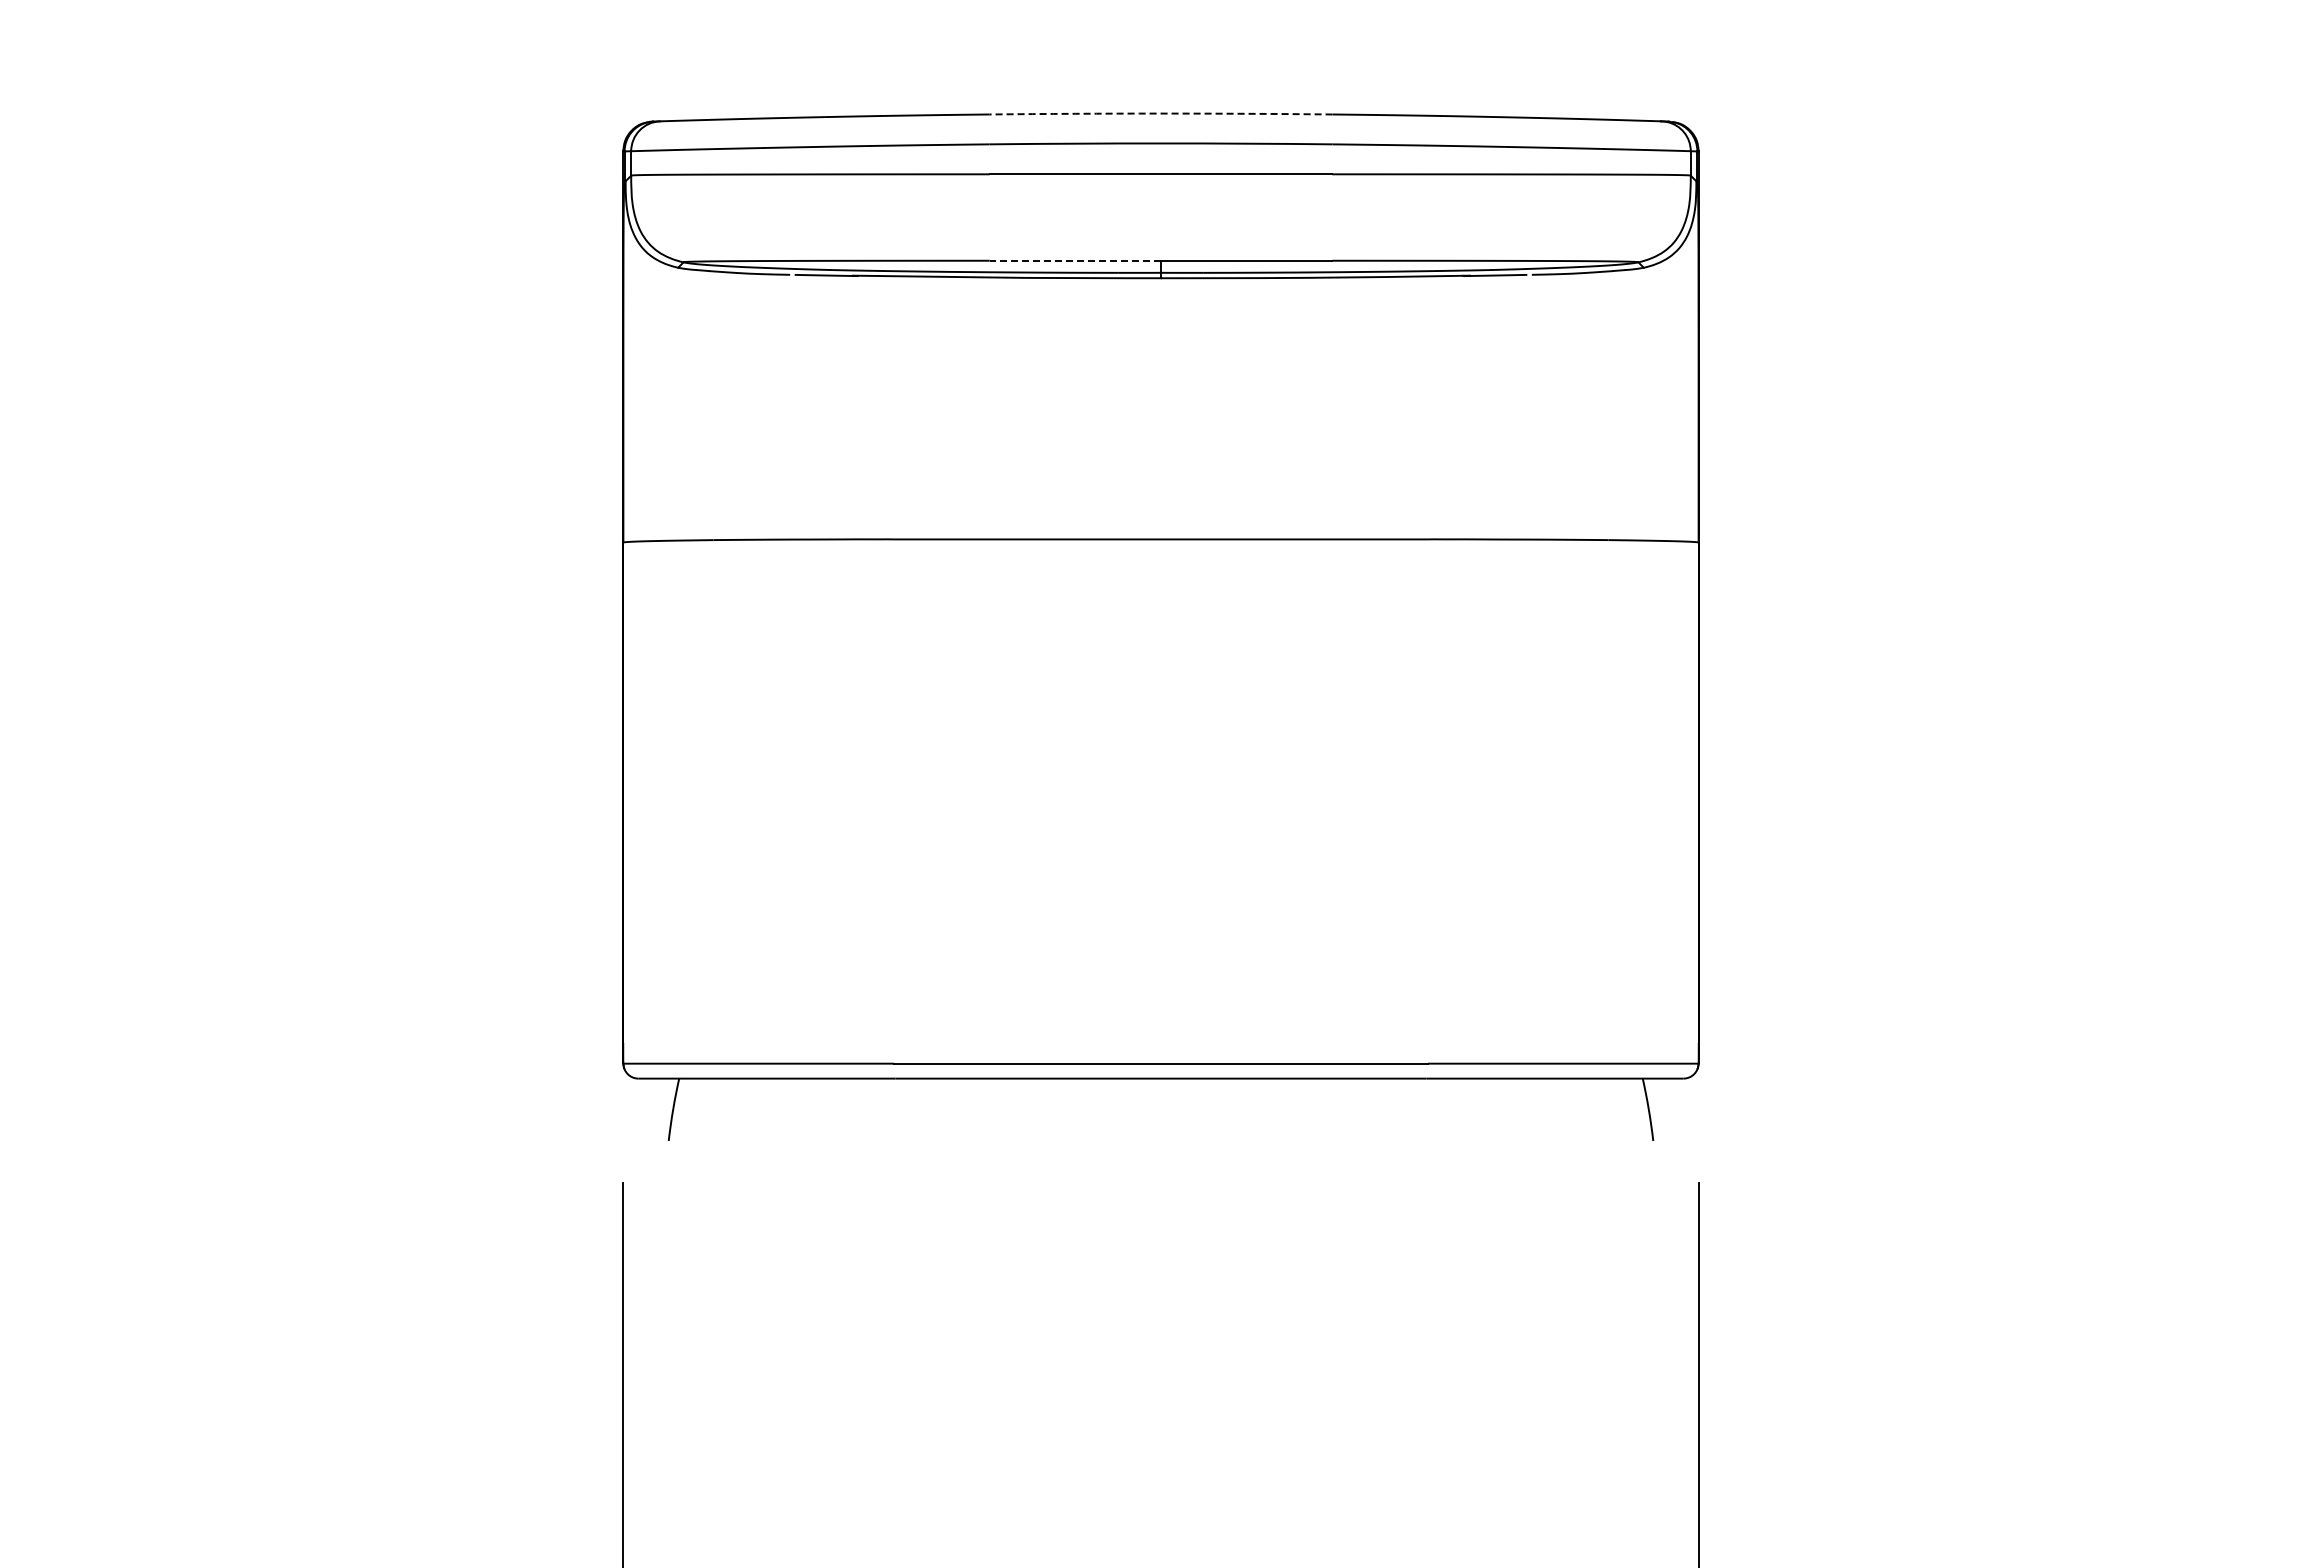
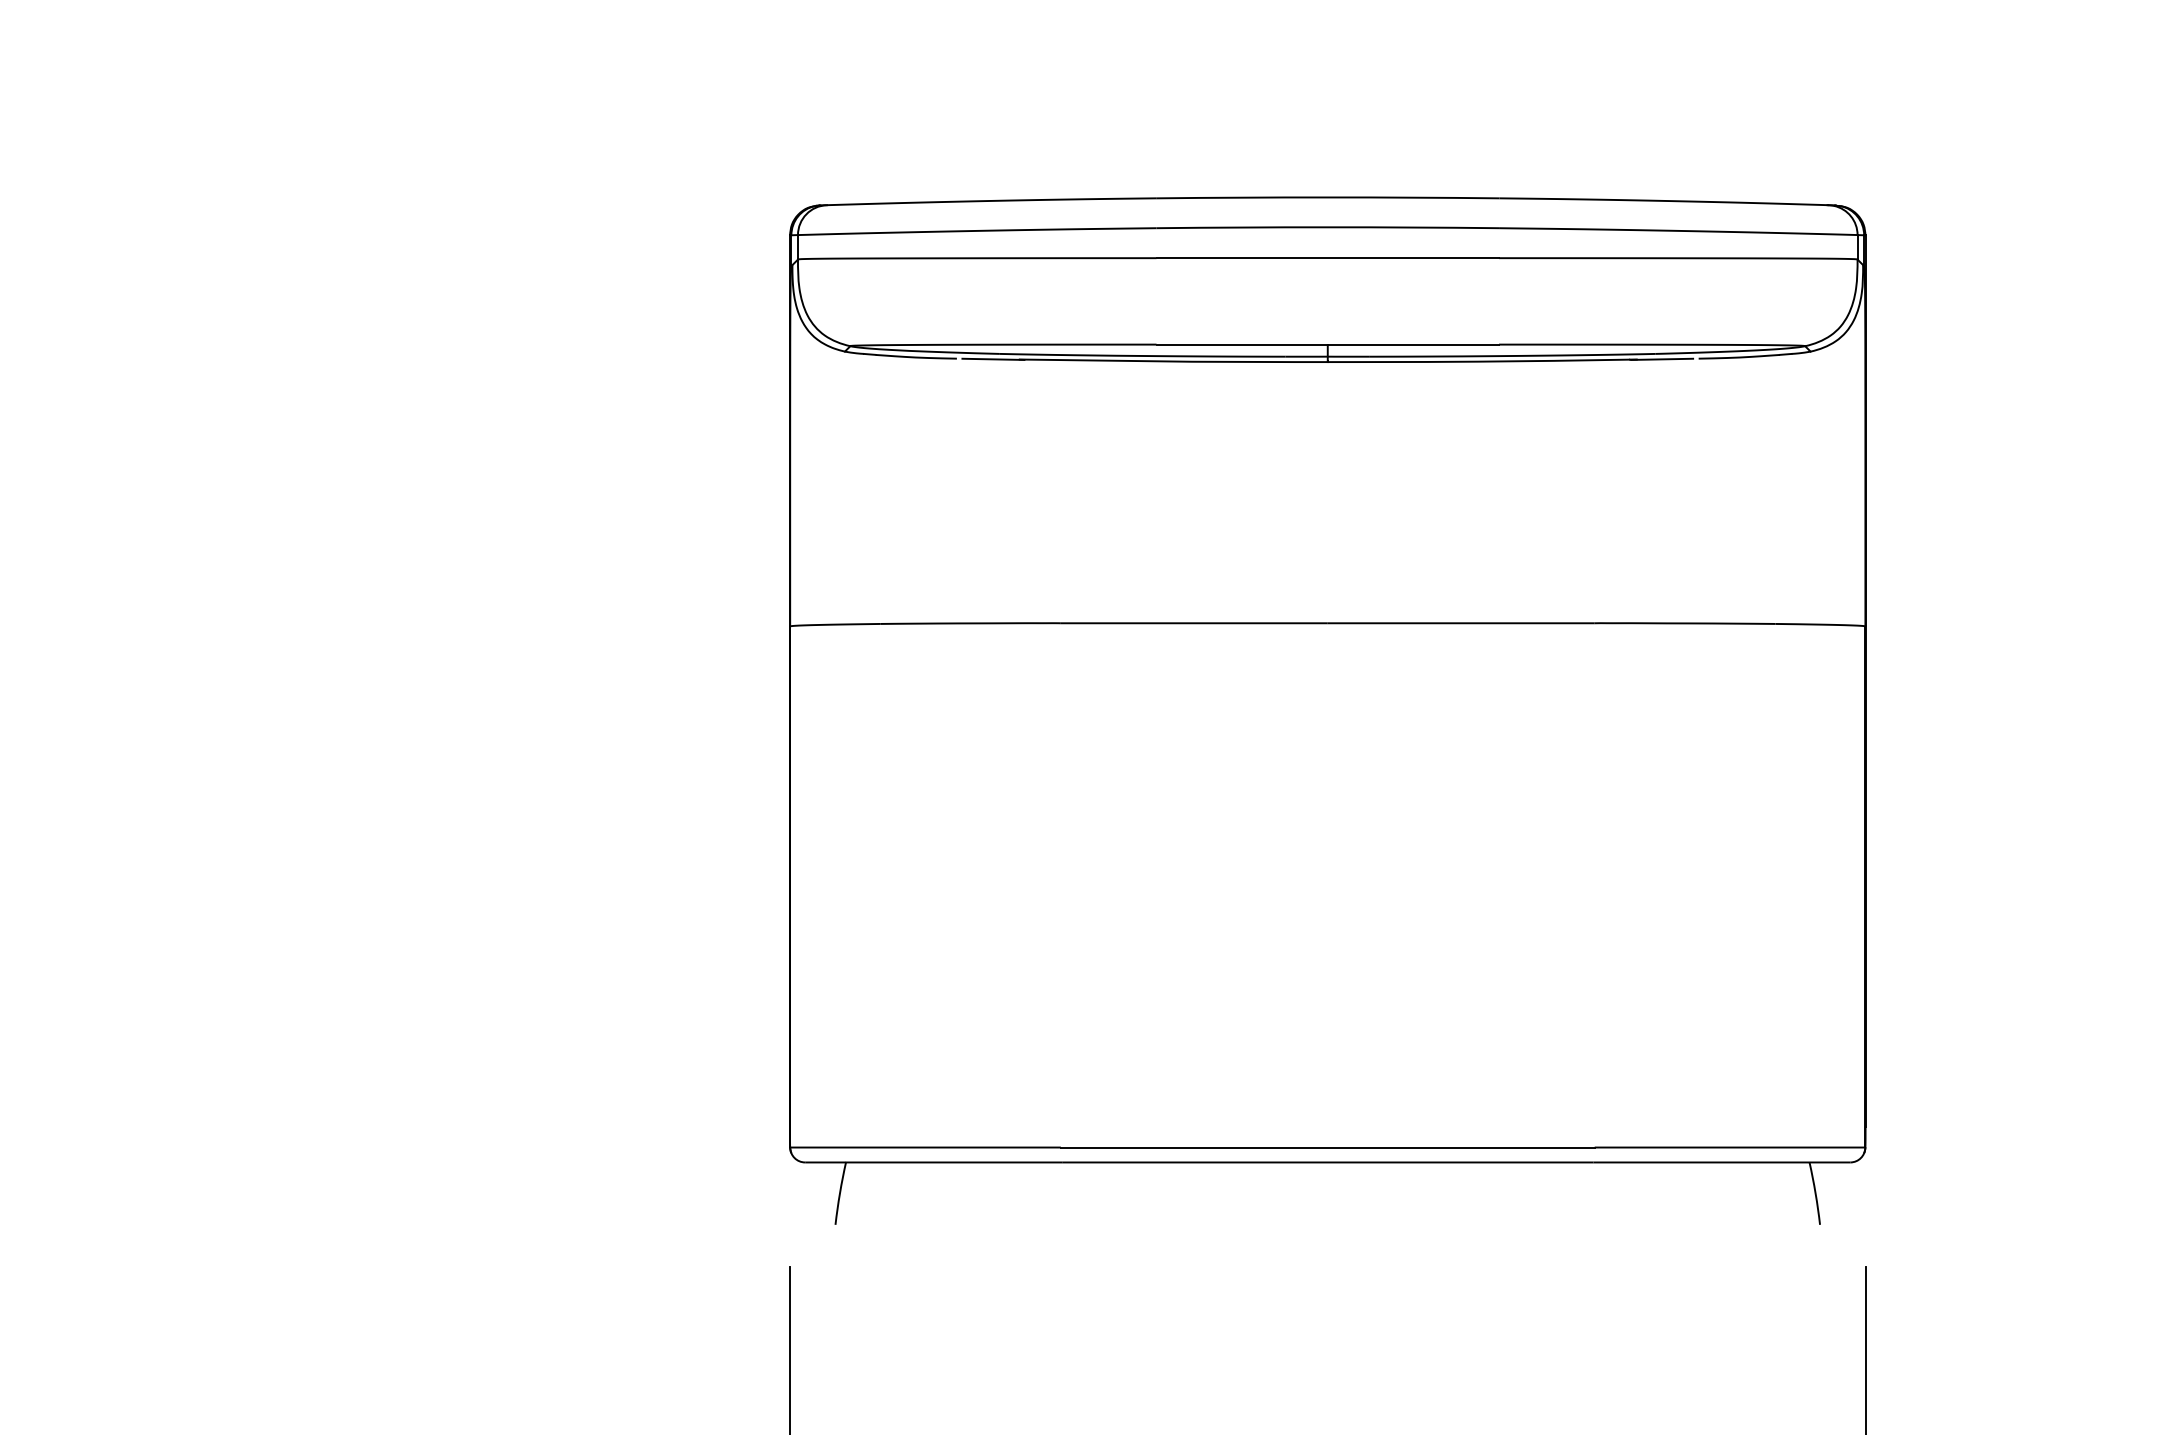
arc: (1160, 113) -> (1327, 197), dashed -> solid
line: (1075, 260) -> (1242, 344), dashed -> solid

